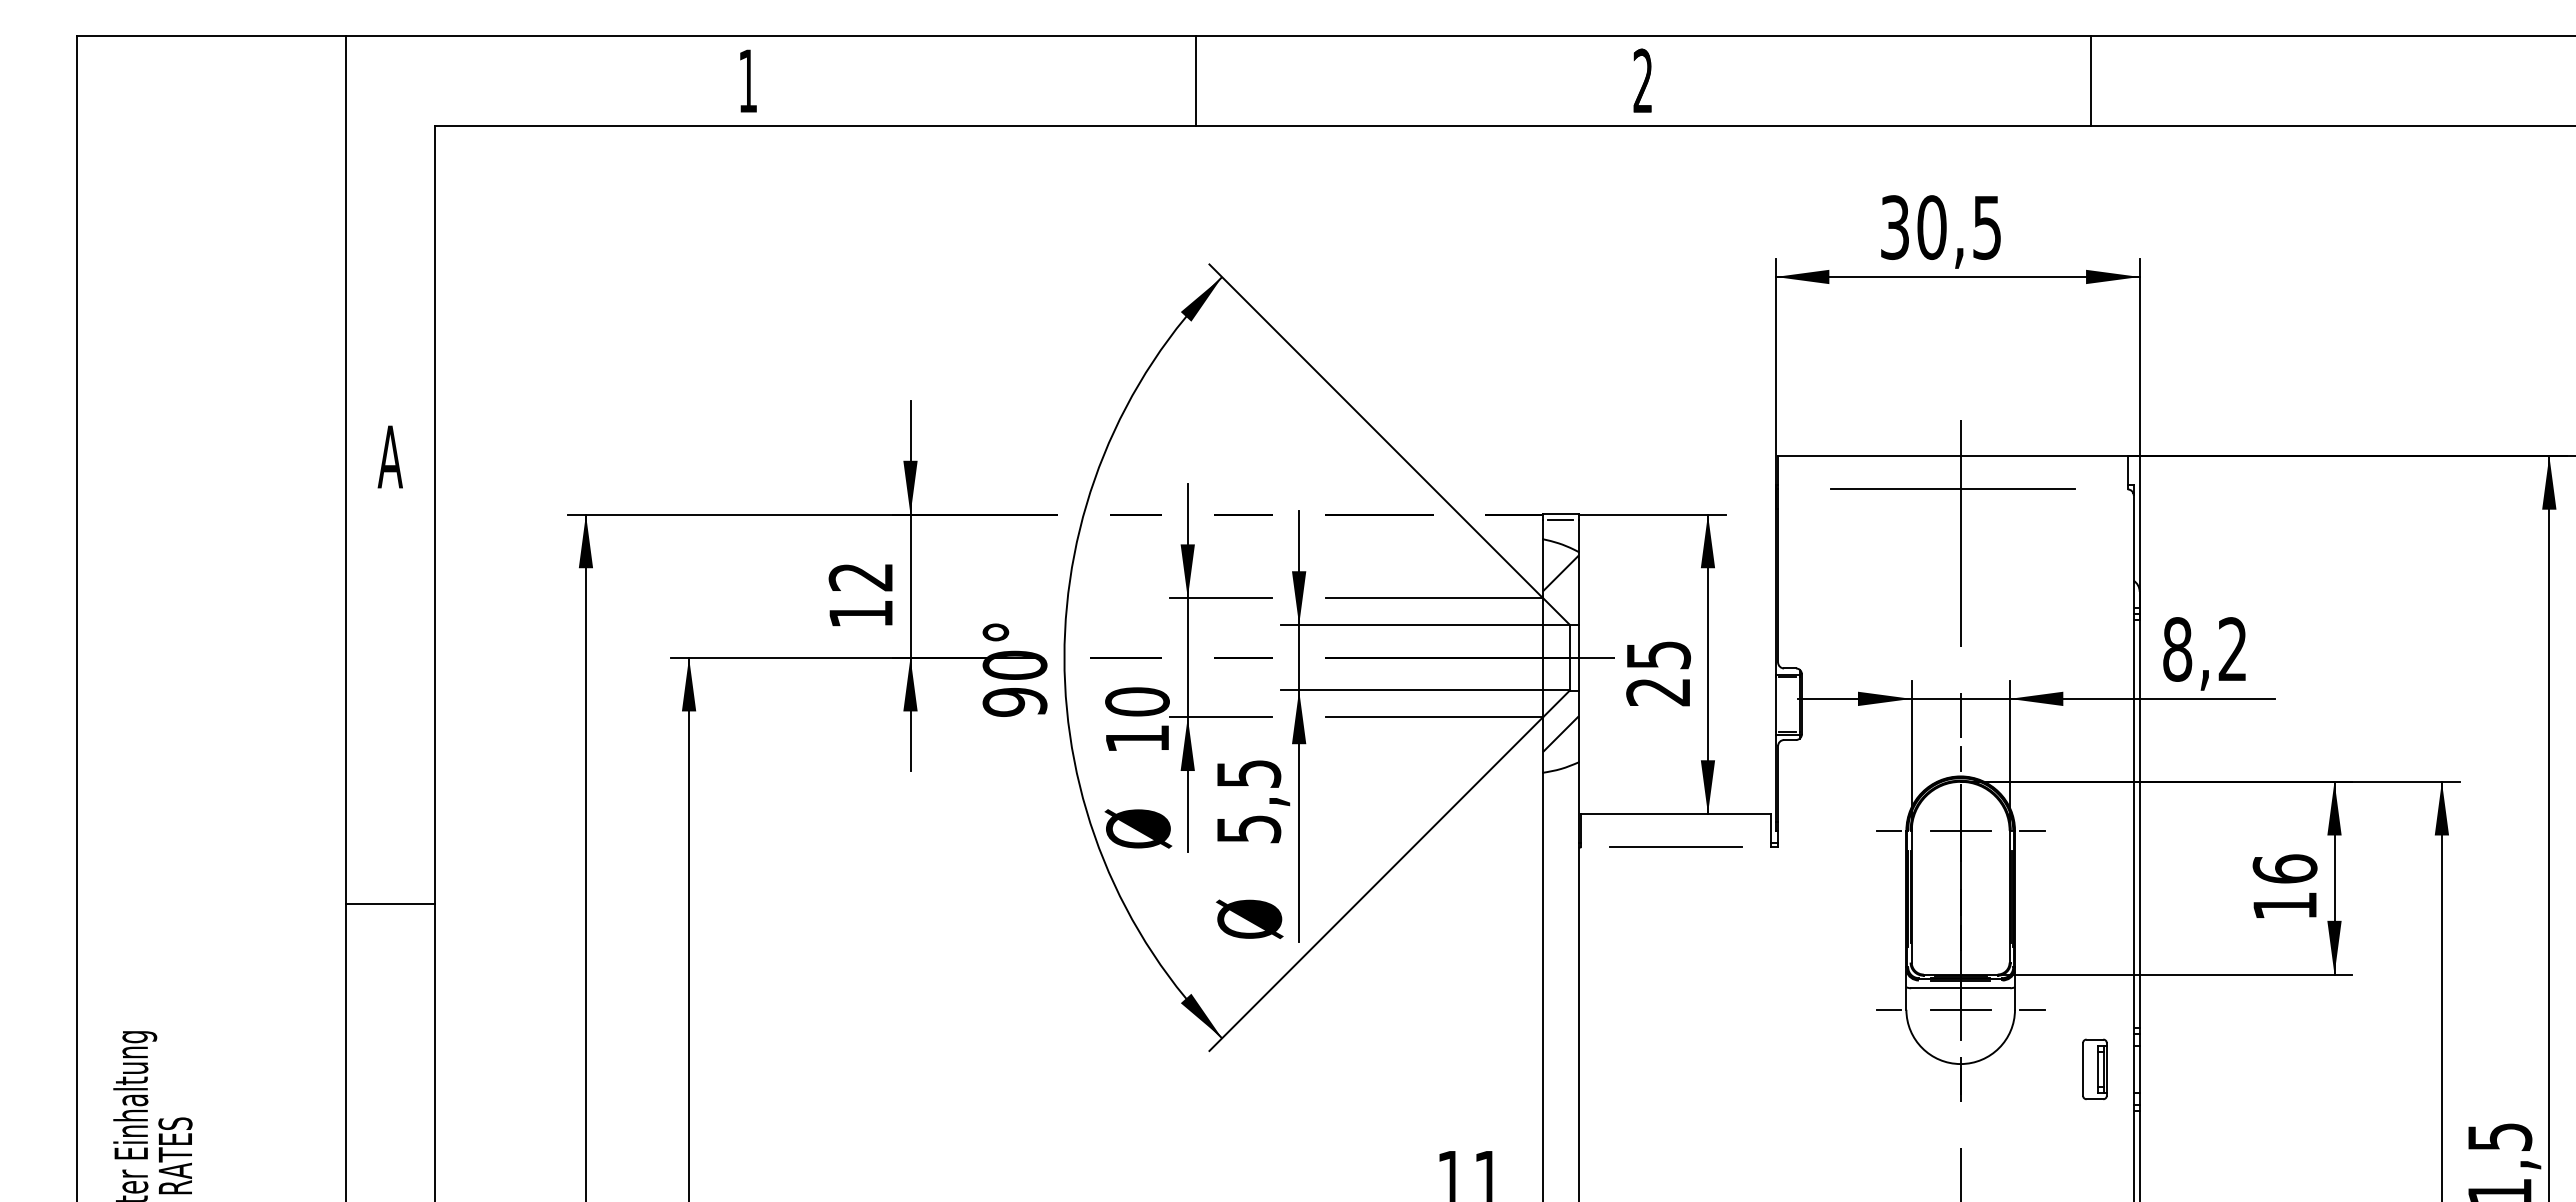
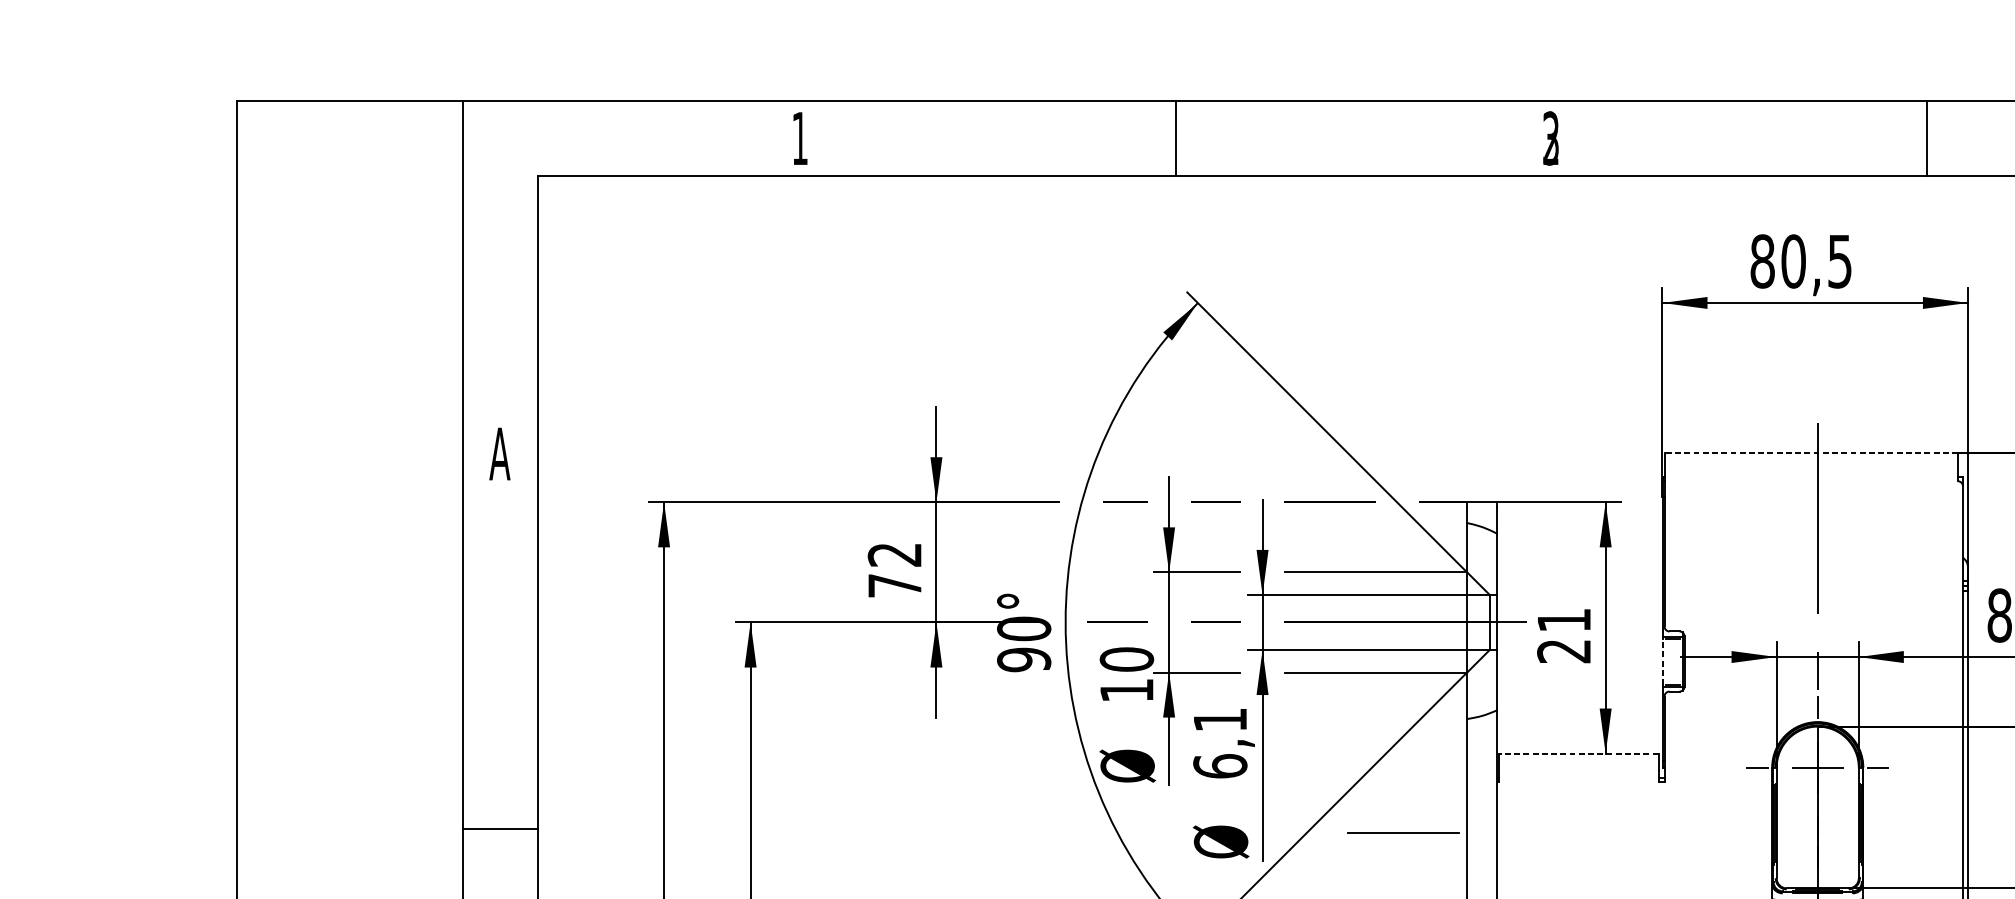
text: (1642, 80) -> (1550, 138), 2 -> 3
text: (1894, 227) -> (1762, 261), 30,5 -> 80,5
line: (1952, 456) -> (1810, 453), solid -> dashed
line: (1952, 489) -> (1810, 481), removed
line: (1560, 520) -> (1481, 507), removed
hatch: (1560, 573) -> (1481, 551), removed
text: (860, 613) -> (894, 585), 12 -> 72
text: (1659, 655) -> (1564, 620), 25 -> 21
line: (1775, 704) -> (1662, 661), solid -> dashed
hatch: (1560, 734) -> (1481, 686), removed
text: (1248, 801) -> (1220, 743), 5,5 -> 6,1
line: (1676, 814) -> (1579, 754), solid -> dashed
line: (1675, 846) -> (1403, 832), moved

